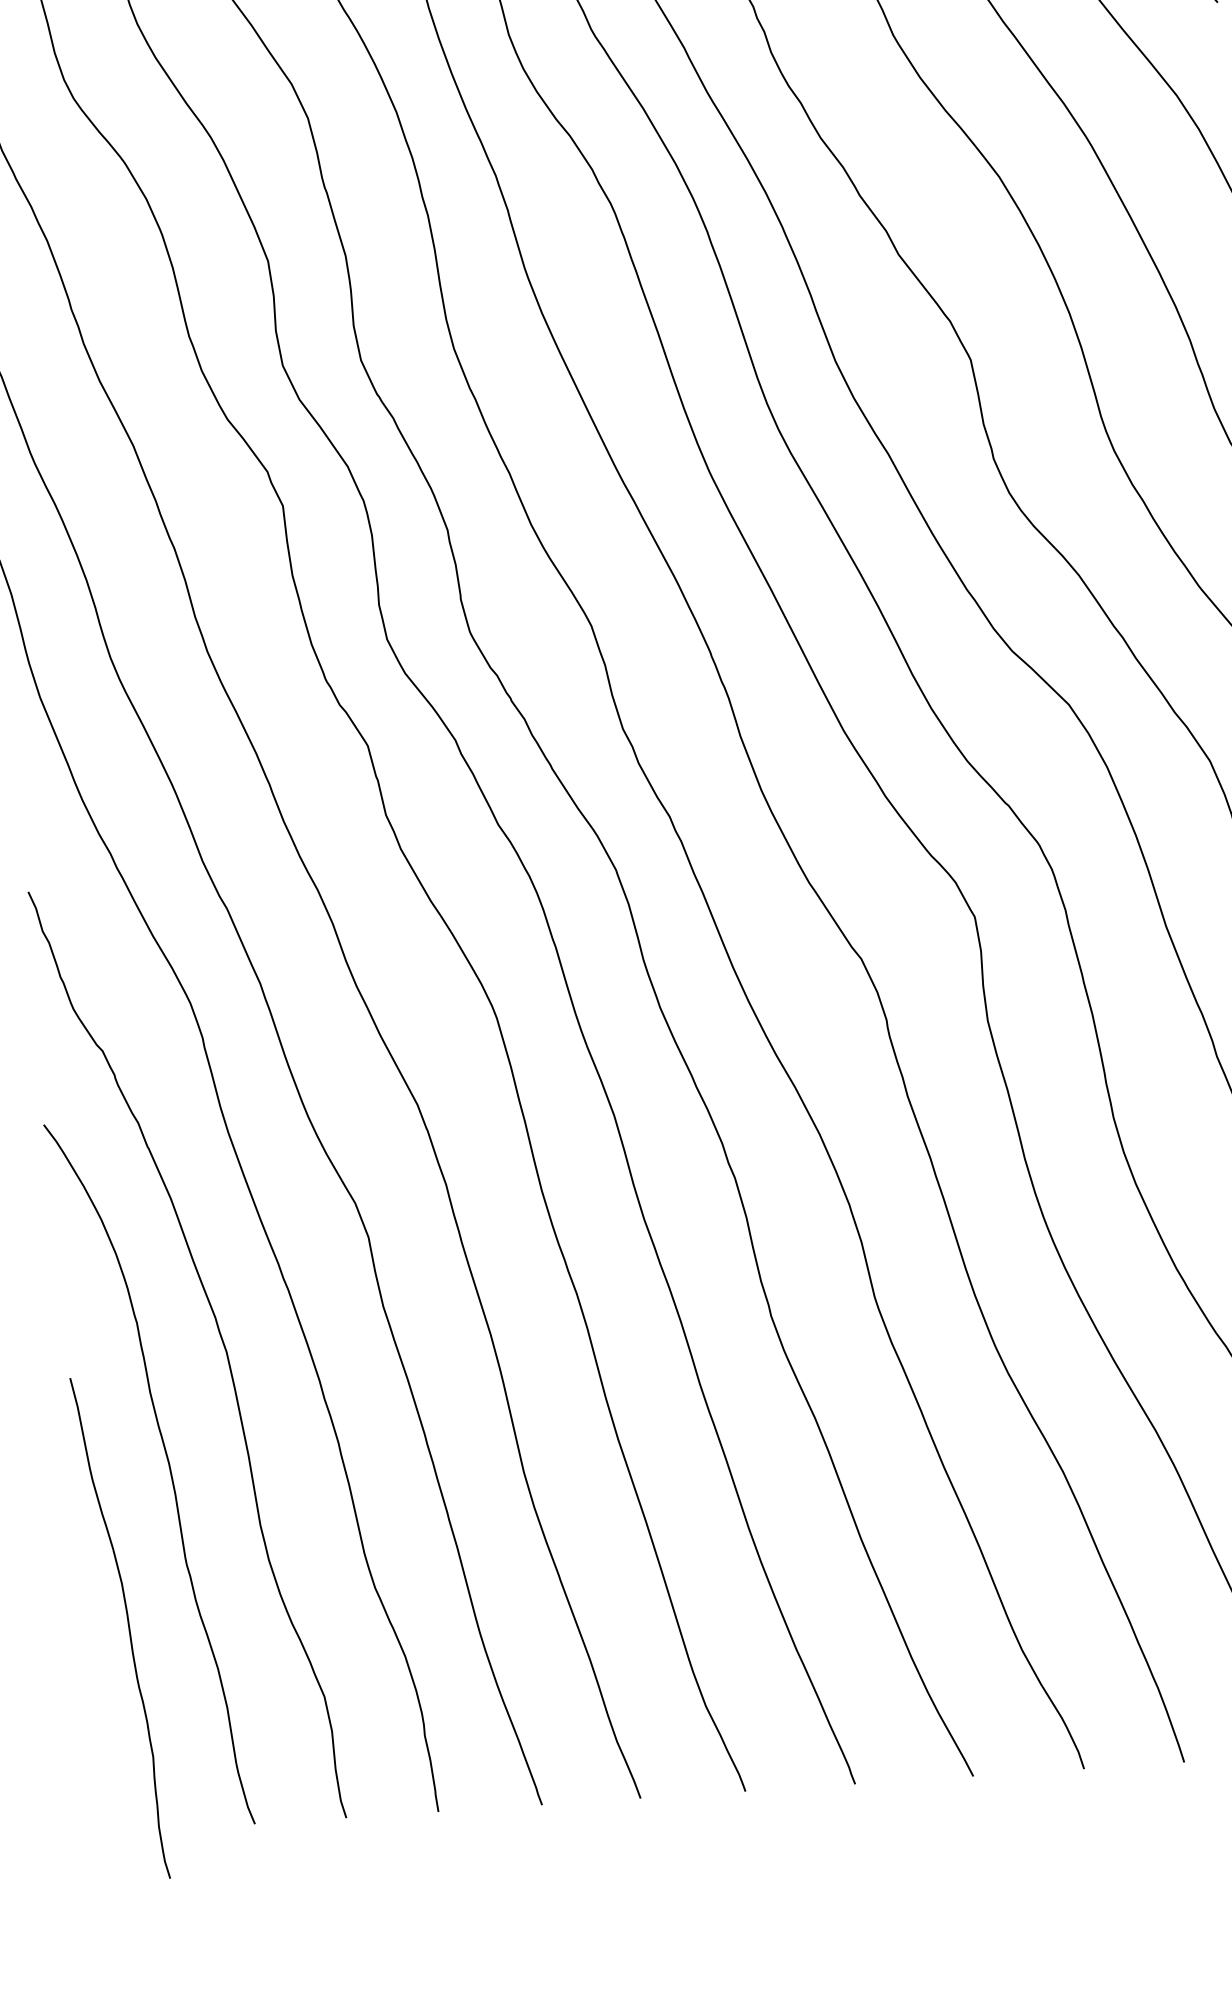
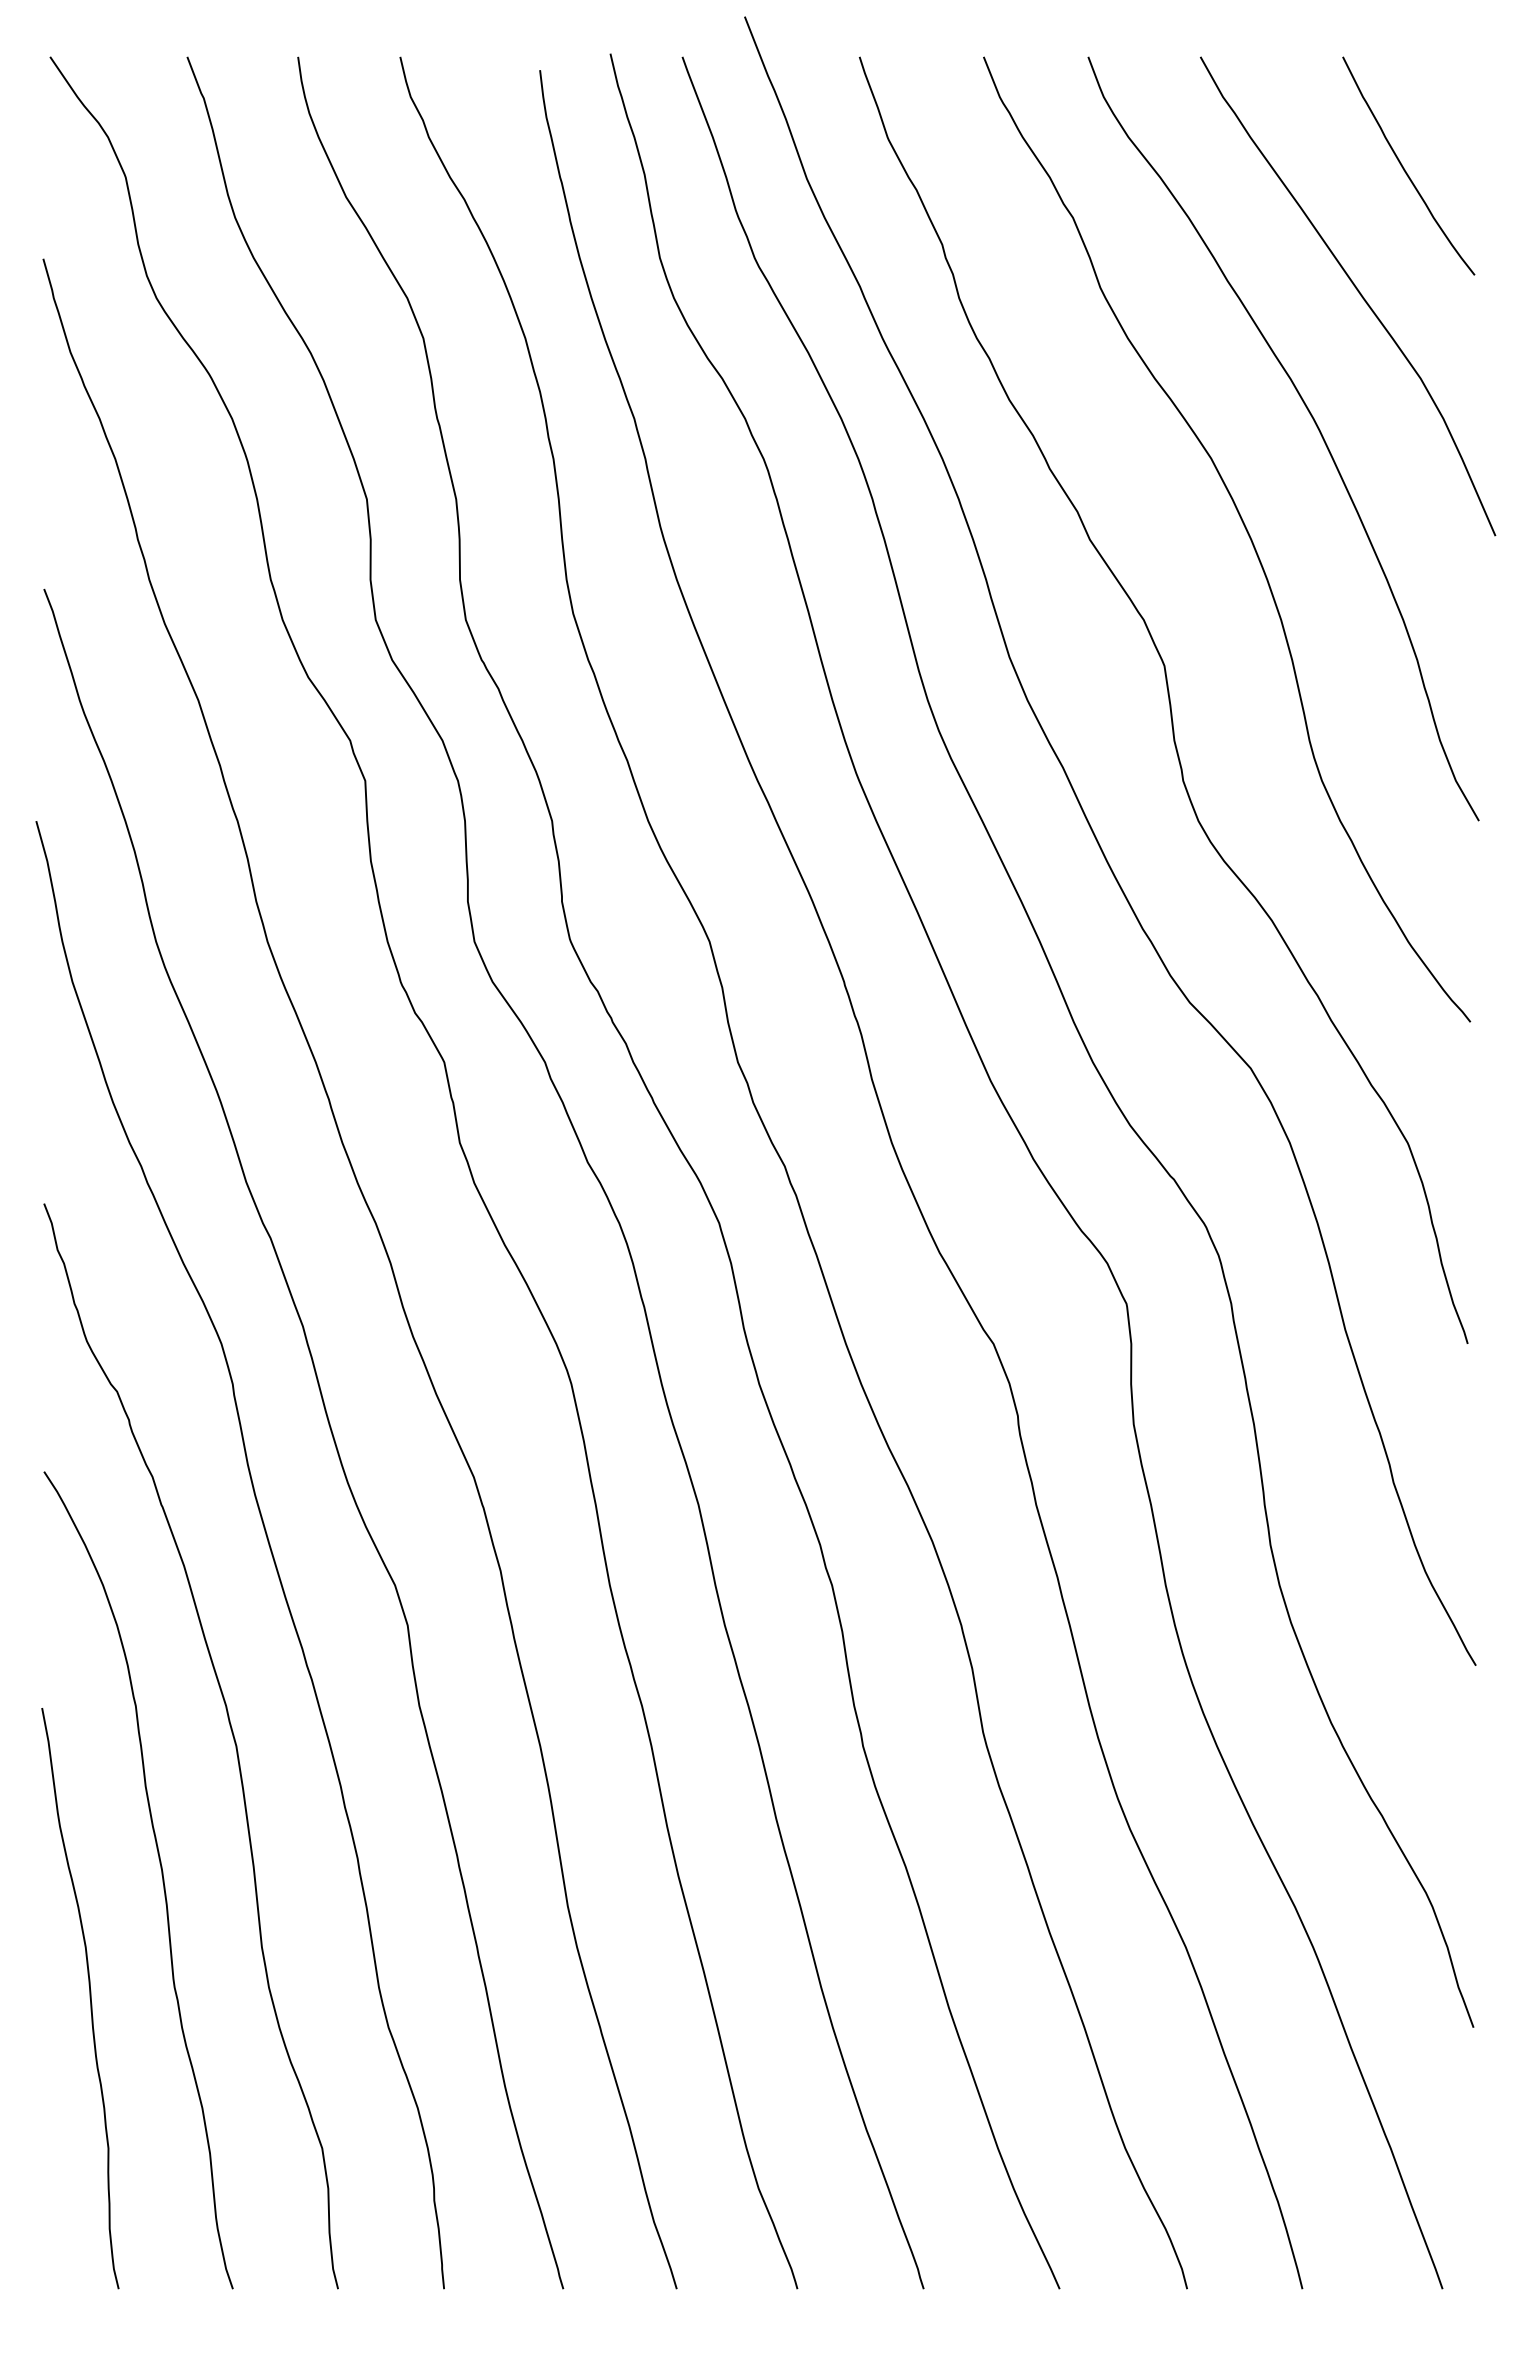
curve: (128, 1627) -> (89, 1998), moved

